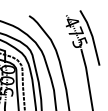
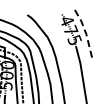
line: (92, 36) -> (86, 34), solid -> dashed

